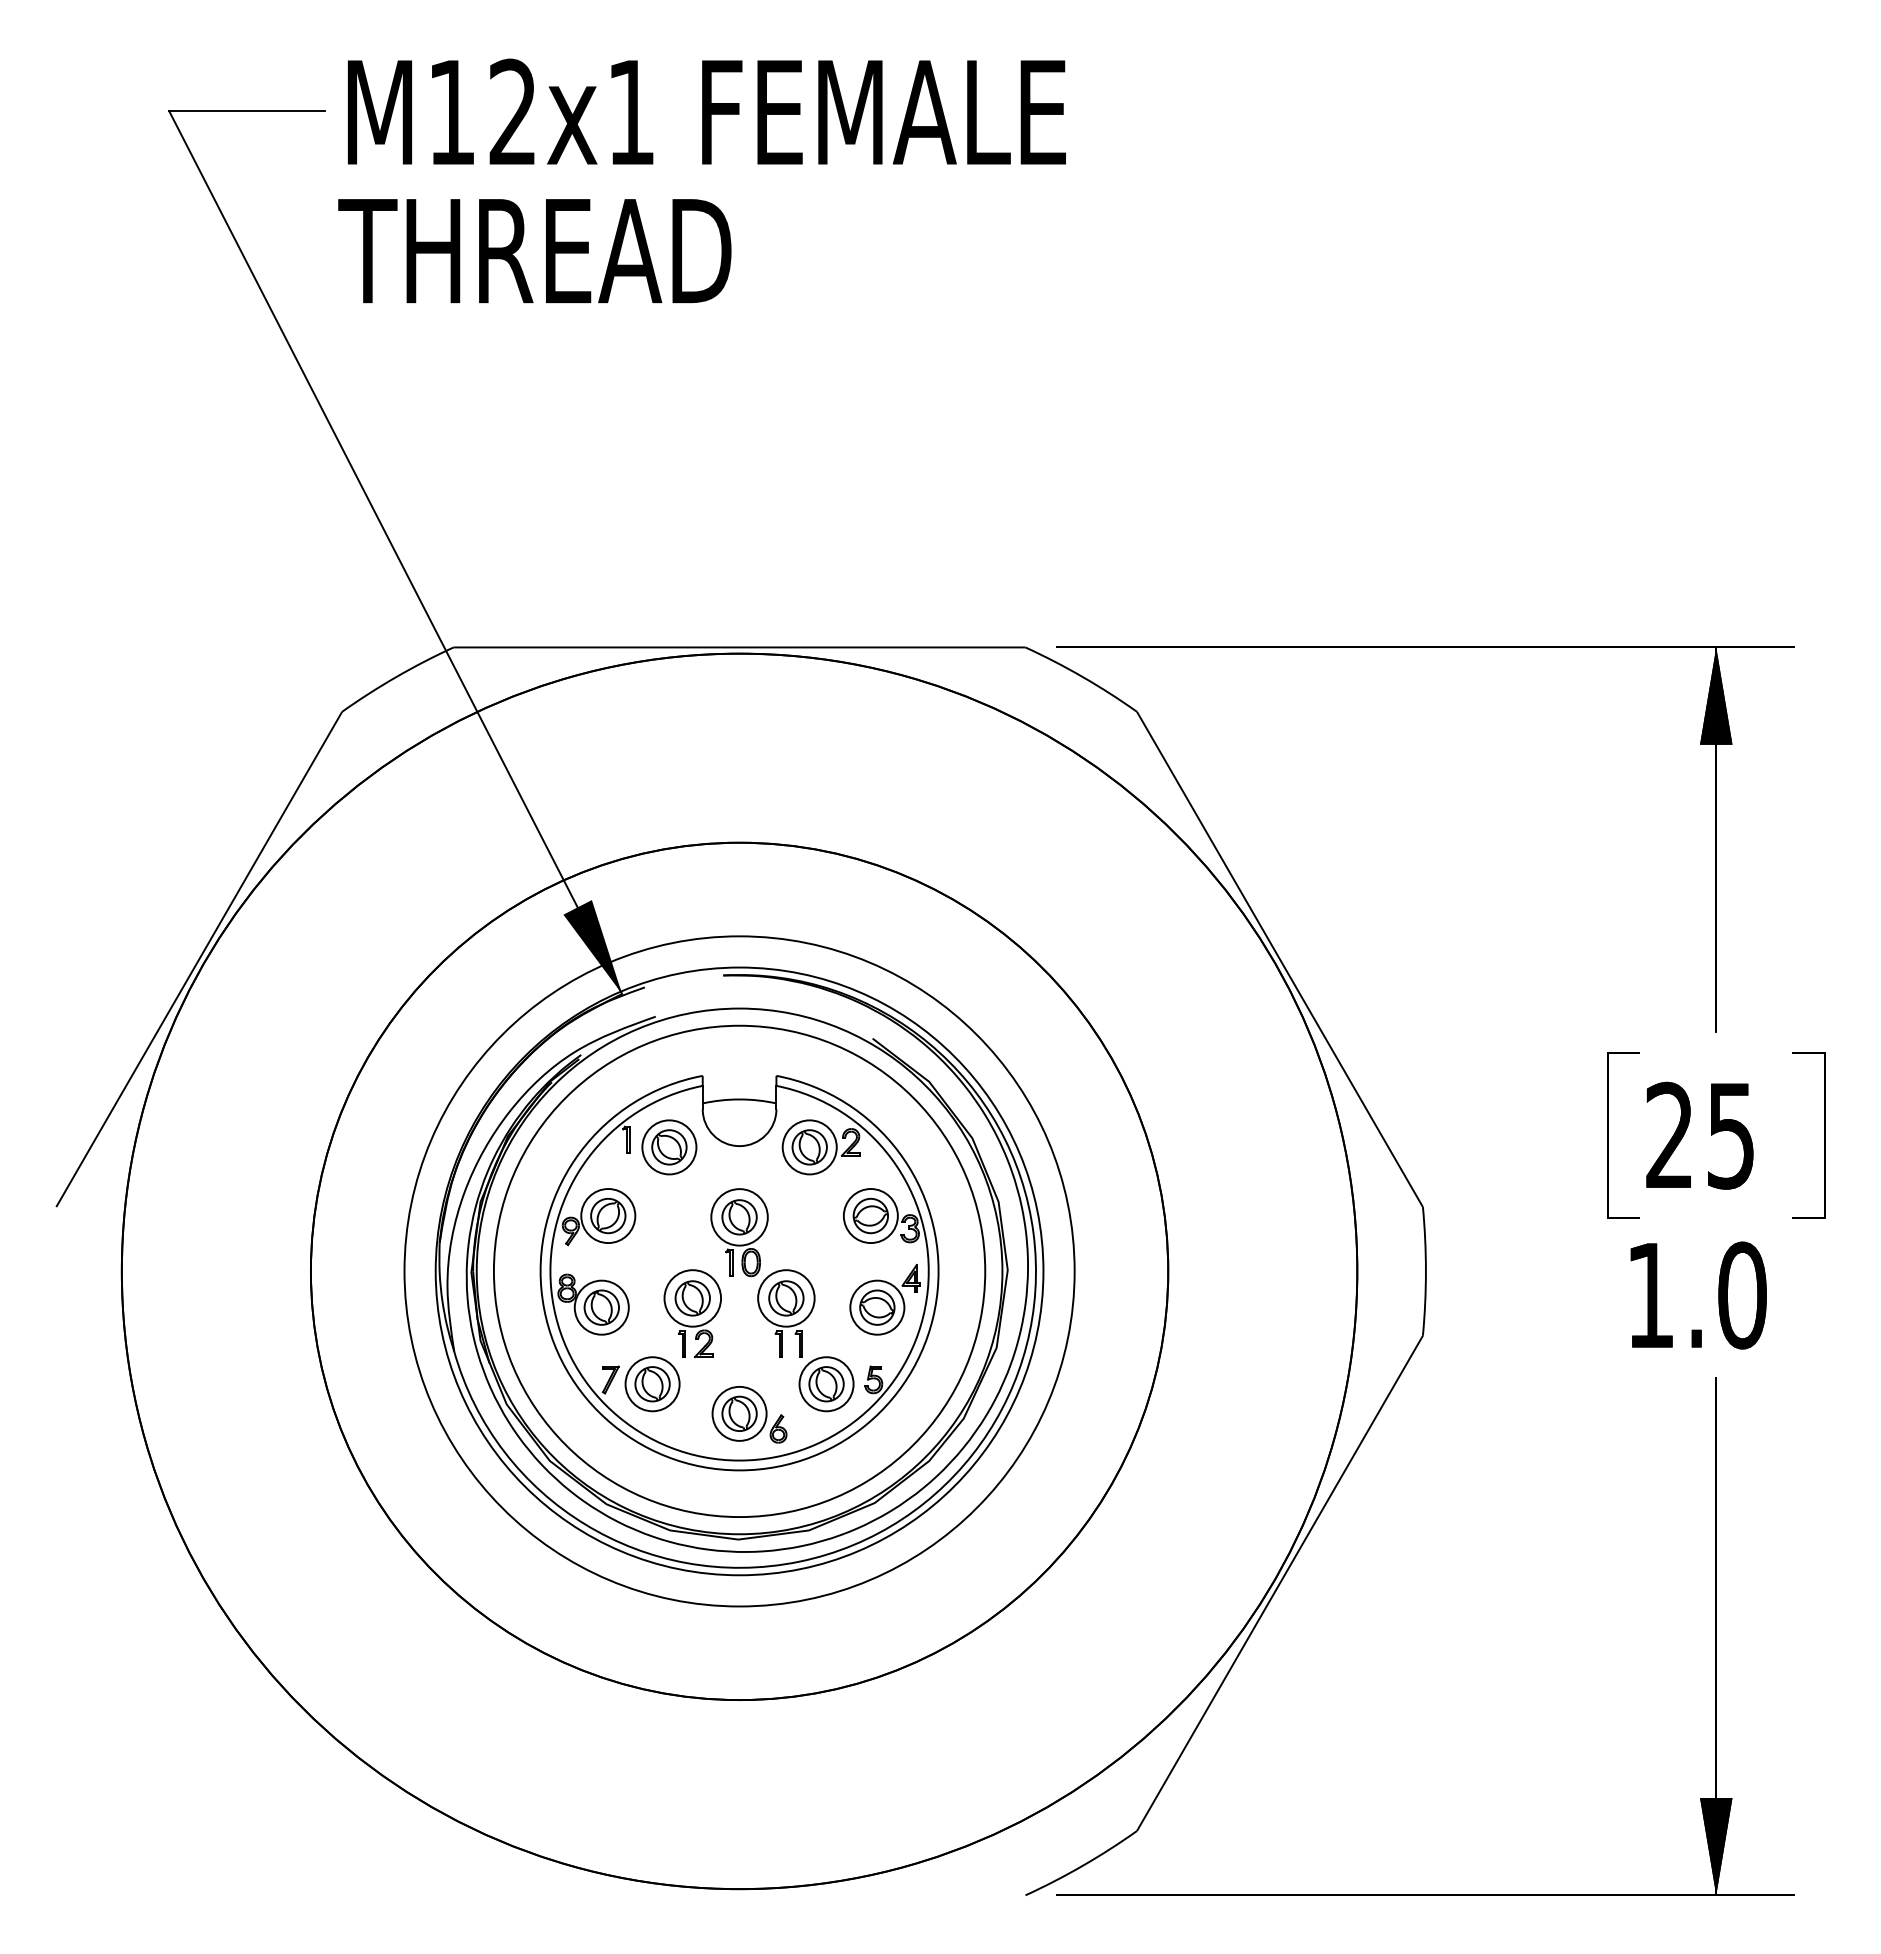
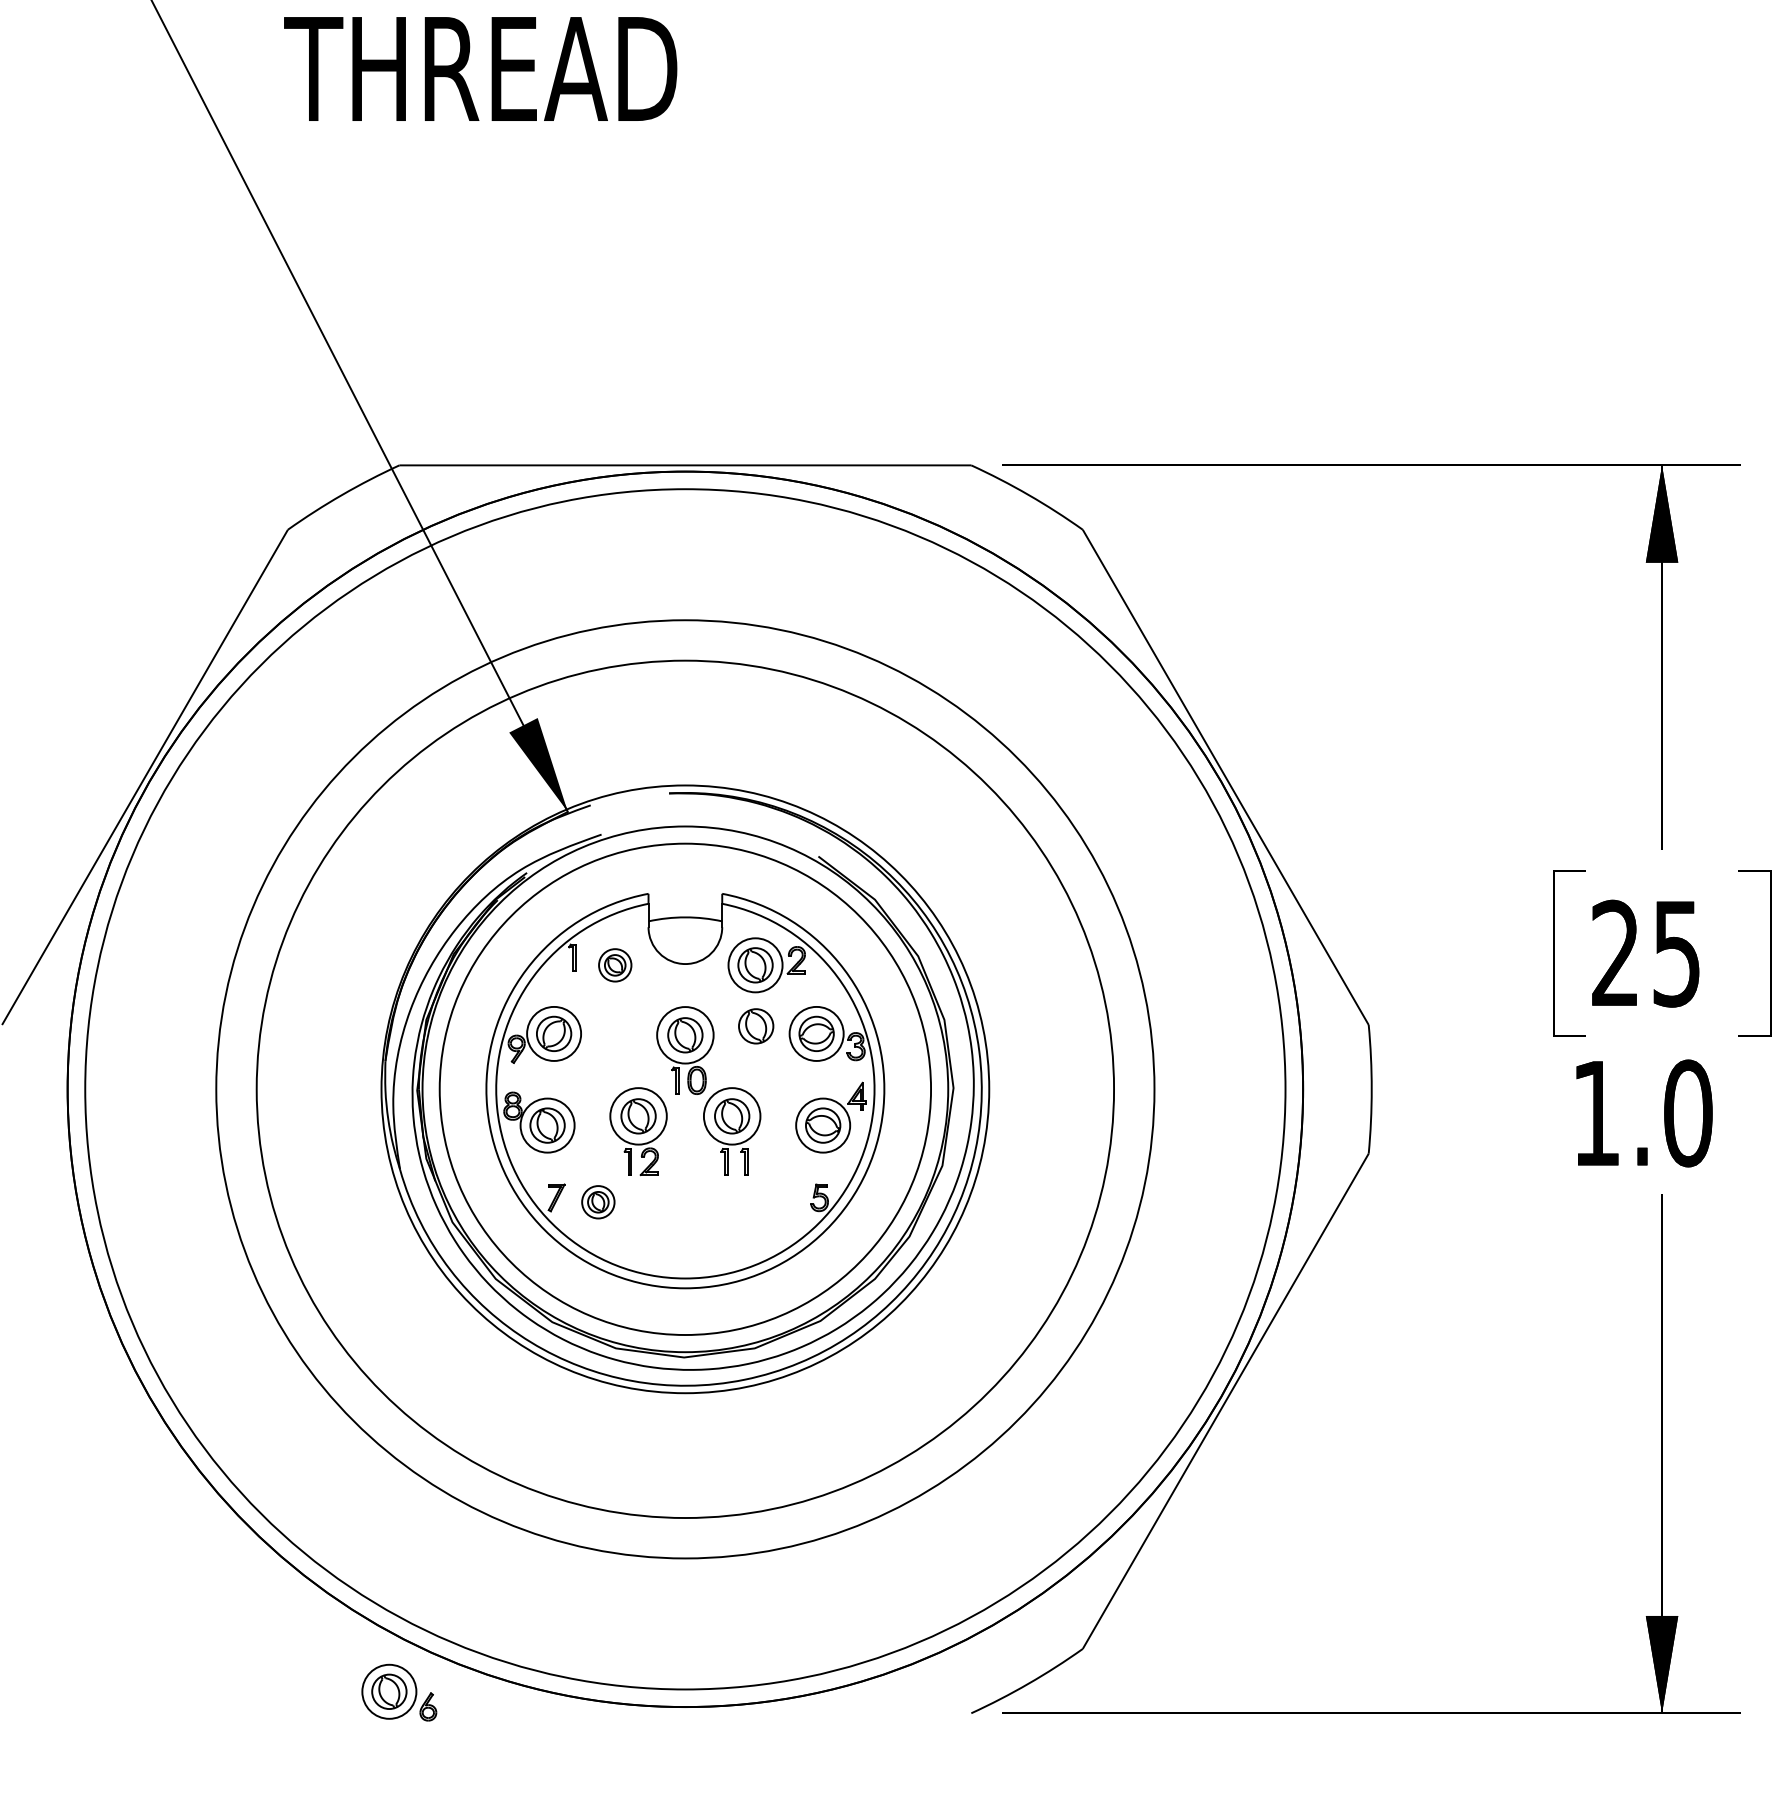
part: (669, 1147) -> (615, 965), size x0.6
part: (810, 1208) -> (756, 1026), added
circle: (739, 1271) -> (685, 1089), size x1.4
circle: (739, 1271) -> (685, 1089), size x1.4
part: (652, 1384) -> (598, 1202), size x0.6
part: (826, 1384) -> (772, 1202), removed
part: (749, 1414) -> (399, 1692), moved

